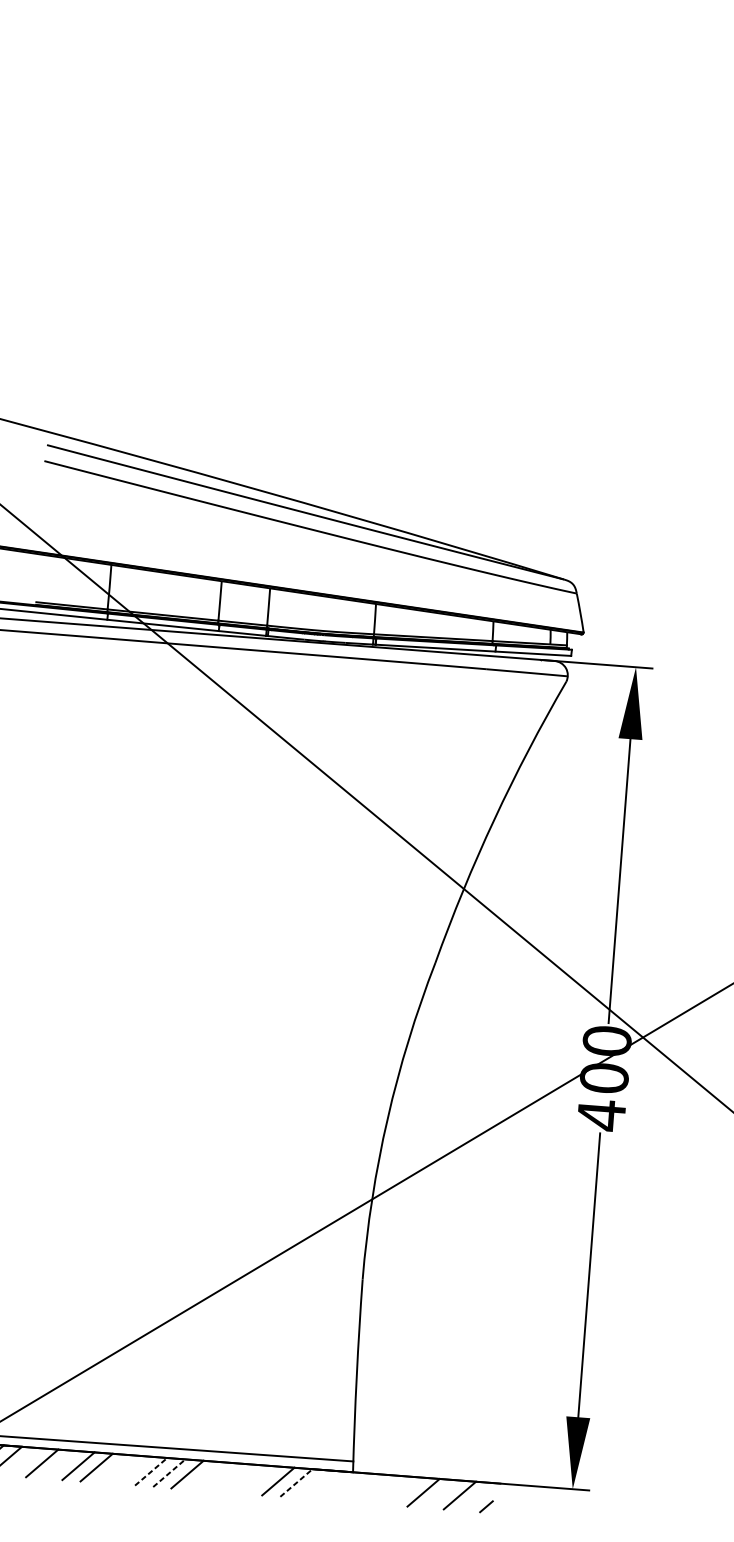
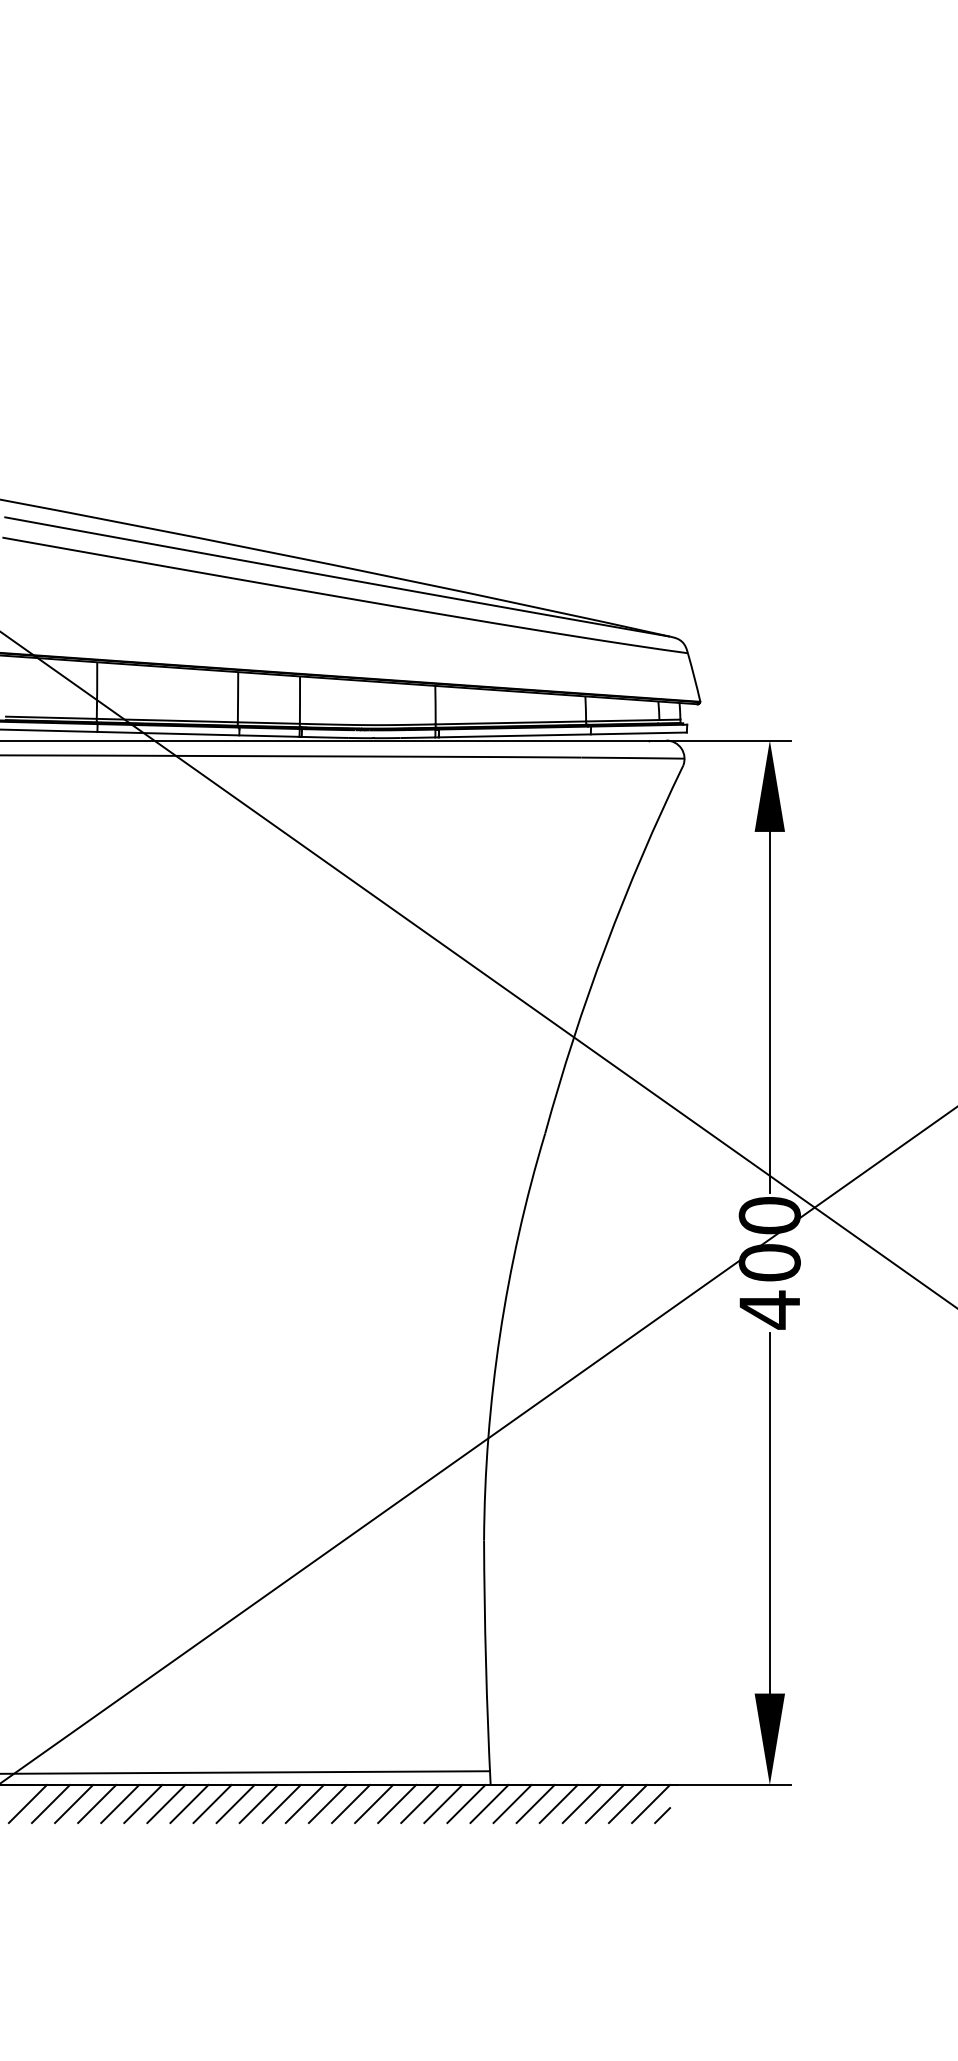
line: (24, 1461) -> (74, 1803), added
line: (60, 1464) -> (120, 1803), added
line: (114, 1468) -> (189, 1803), added
line: (133, 1470) -> (212, 1803), added
line: (151, 1472) -> (235, 1804), dashed -> solid
line: (169, 1473) -> (258, 1804), dashed -> solid
line: (205, 1475) -> (304, 1803), added
line: (223, 1476) -> (327, 1803), added
line: (242, 1478) -> (351, 1803), added
line: (260, 1479) -> (374, 1803), added
line: (296, 1483) -> (420, 1804), dashed -> solid
line: (314, 1484) -> (443, 1803), added
line: (332, 1485) -> (466, 1803), added
line: (351, 1486) -> (489, 1803), added
line: (369, 1488) -> (512, 1803), added
line: (387, 1489) -> (535, 1803), added
line: (405, 1490) -> (558, 1803), added
line: (441, 1493) -> (604, 1803), added
line: (478, 1496) -> (651, 1803), added

